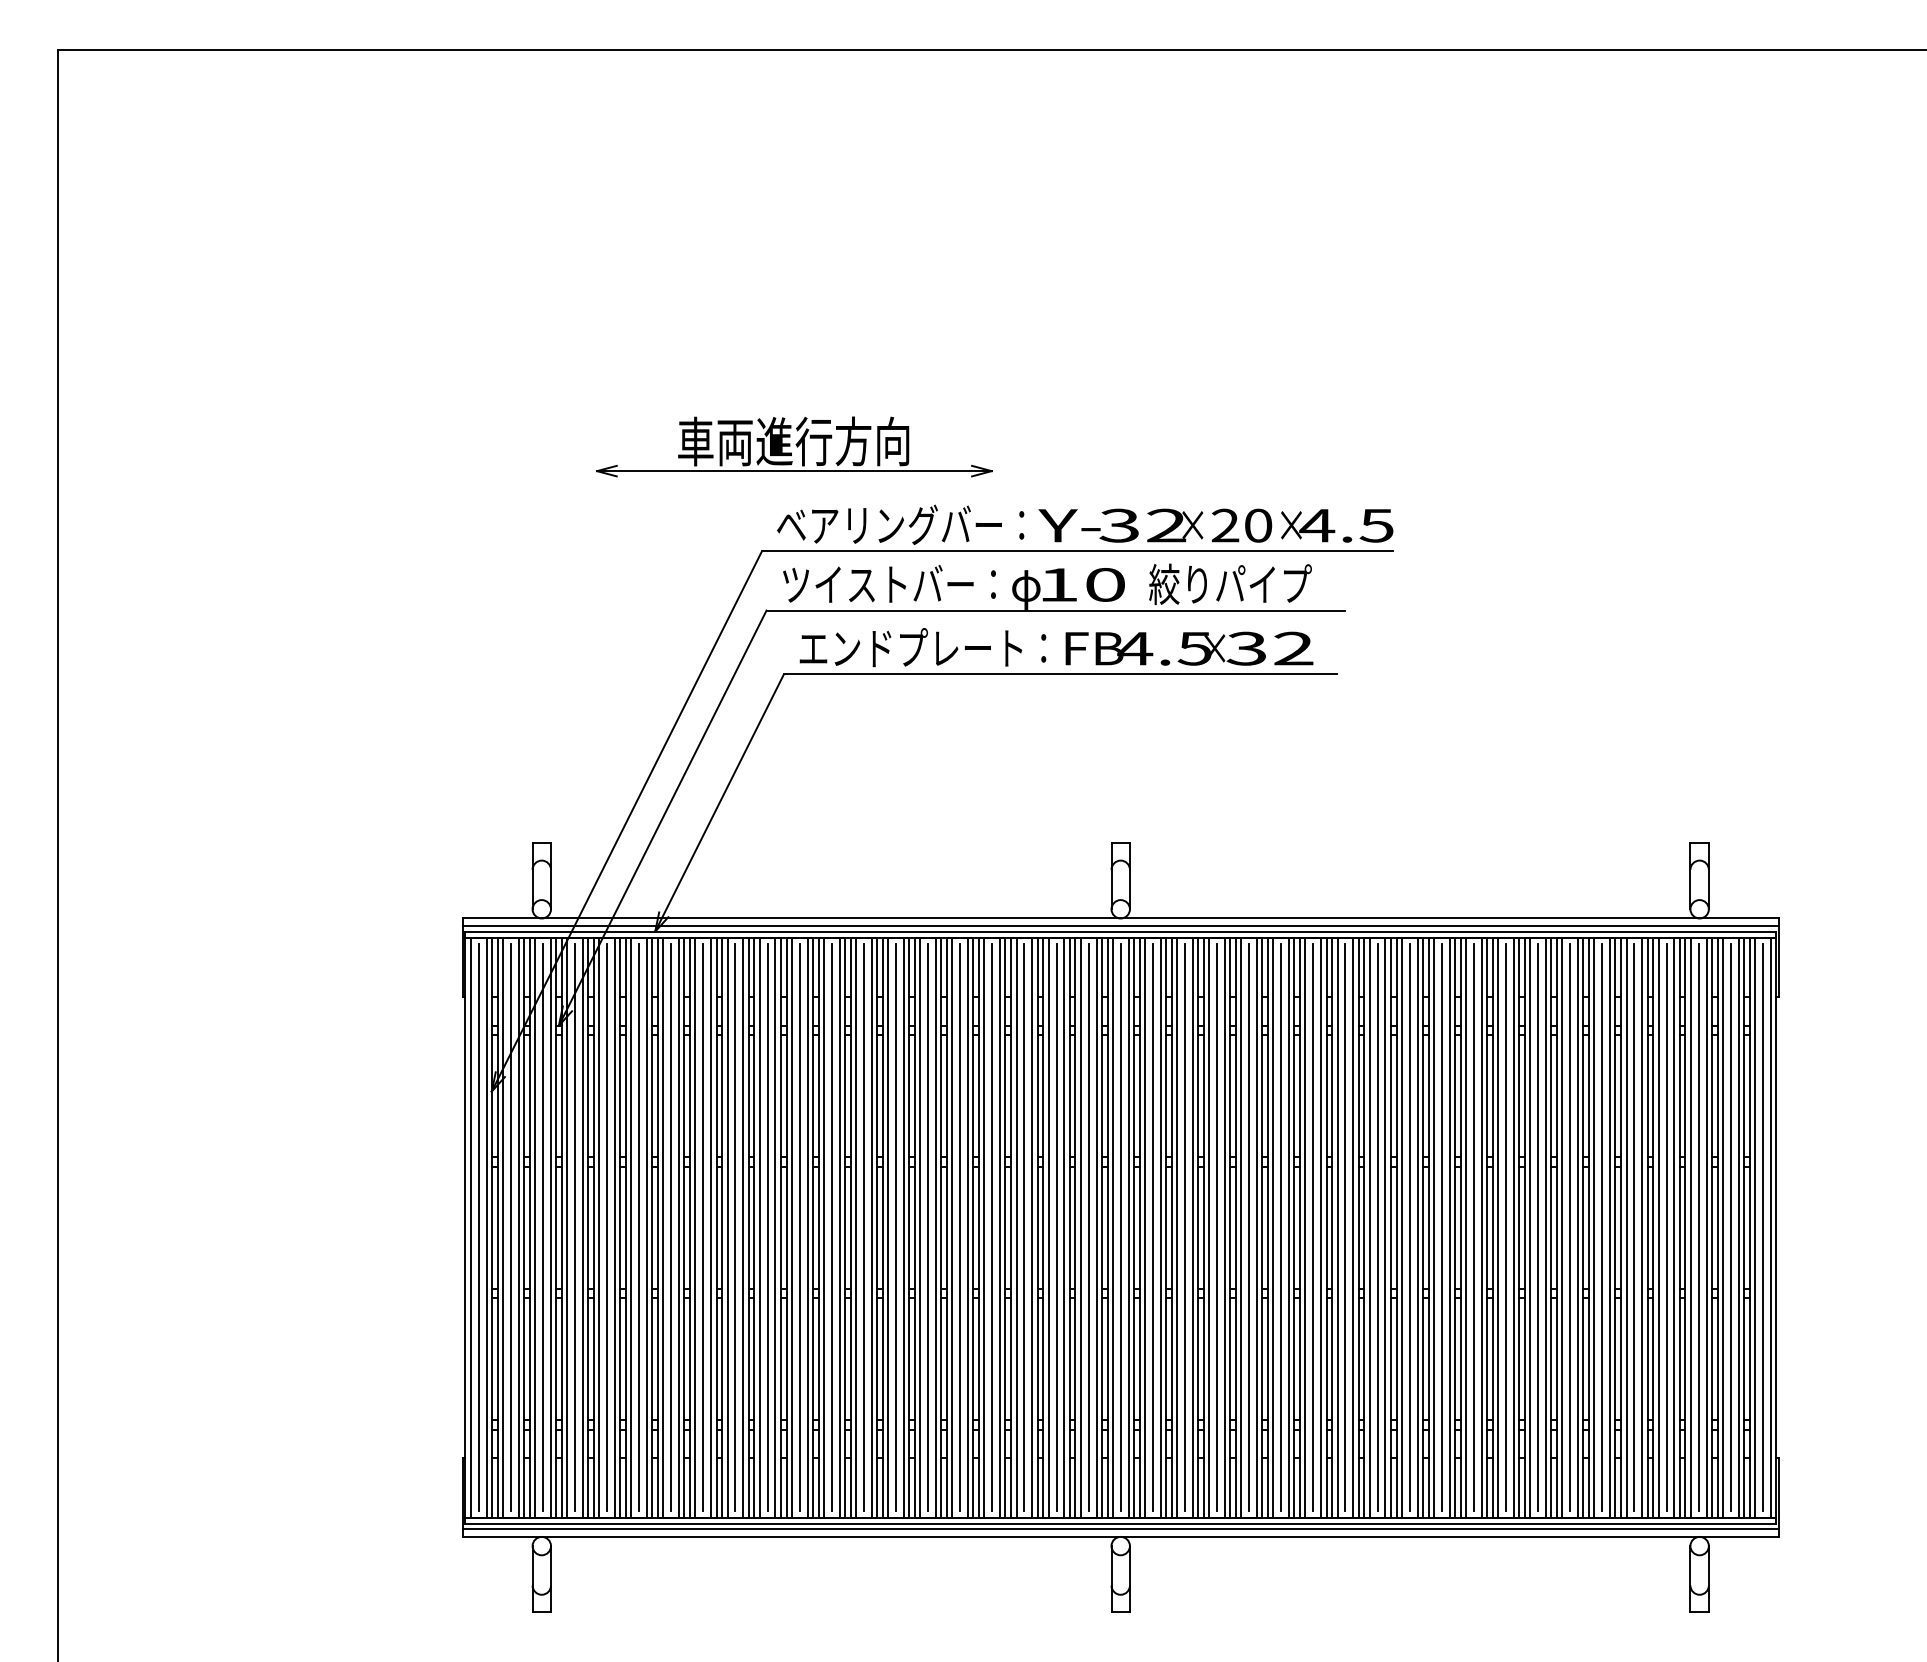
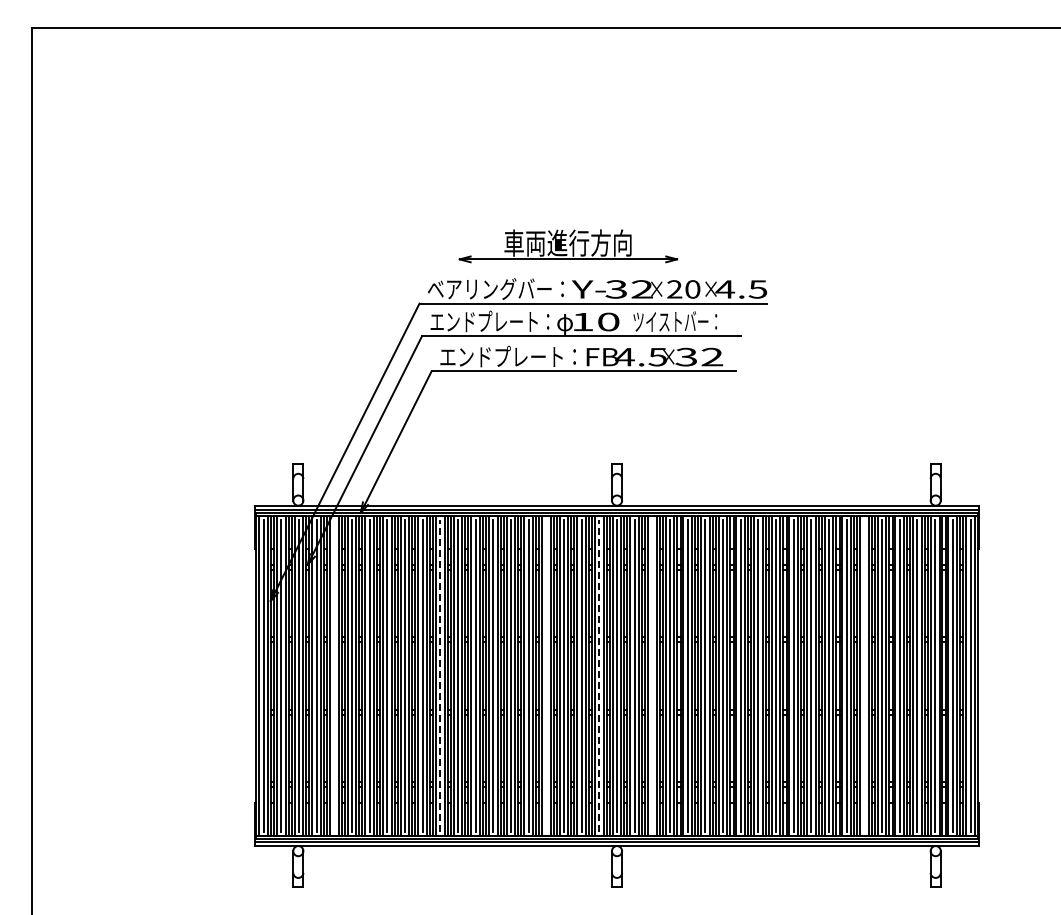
part: (794, 447) -> (568, 246), moved
text: (889, 583) -> (489, 321), ツイストバー： -> エンドプレート：
text: (1230, 583) -> (677, 321), 絞りパイプ -> ツイストバー：
line: (607, 1227) -> (334, 675), removed
line: (800, 1227) -> (440, 675), solid -> dashed
line: (992, 1227) -> (546, 675), removed
line: (1088, 1227) -> (599, 675), solid -> dashed
line: (1185, 1227) -> (652, 675), removed
line: (1570, 1227) -> (864, 675), removed

